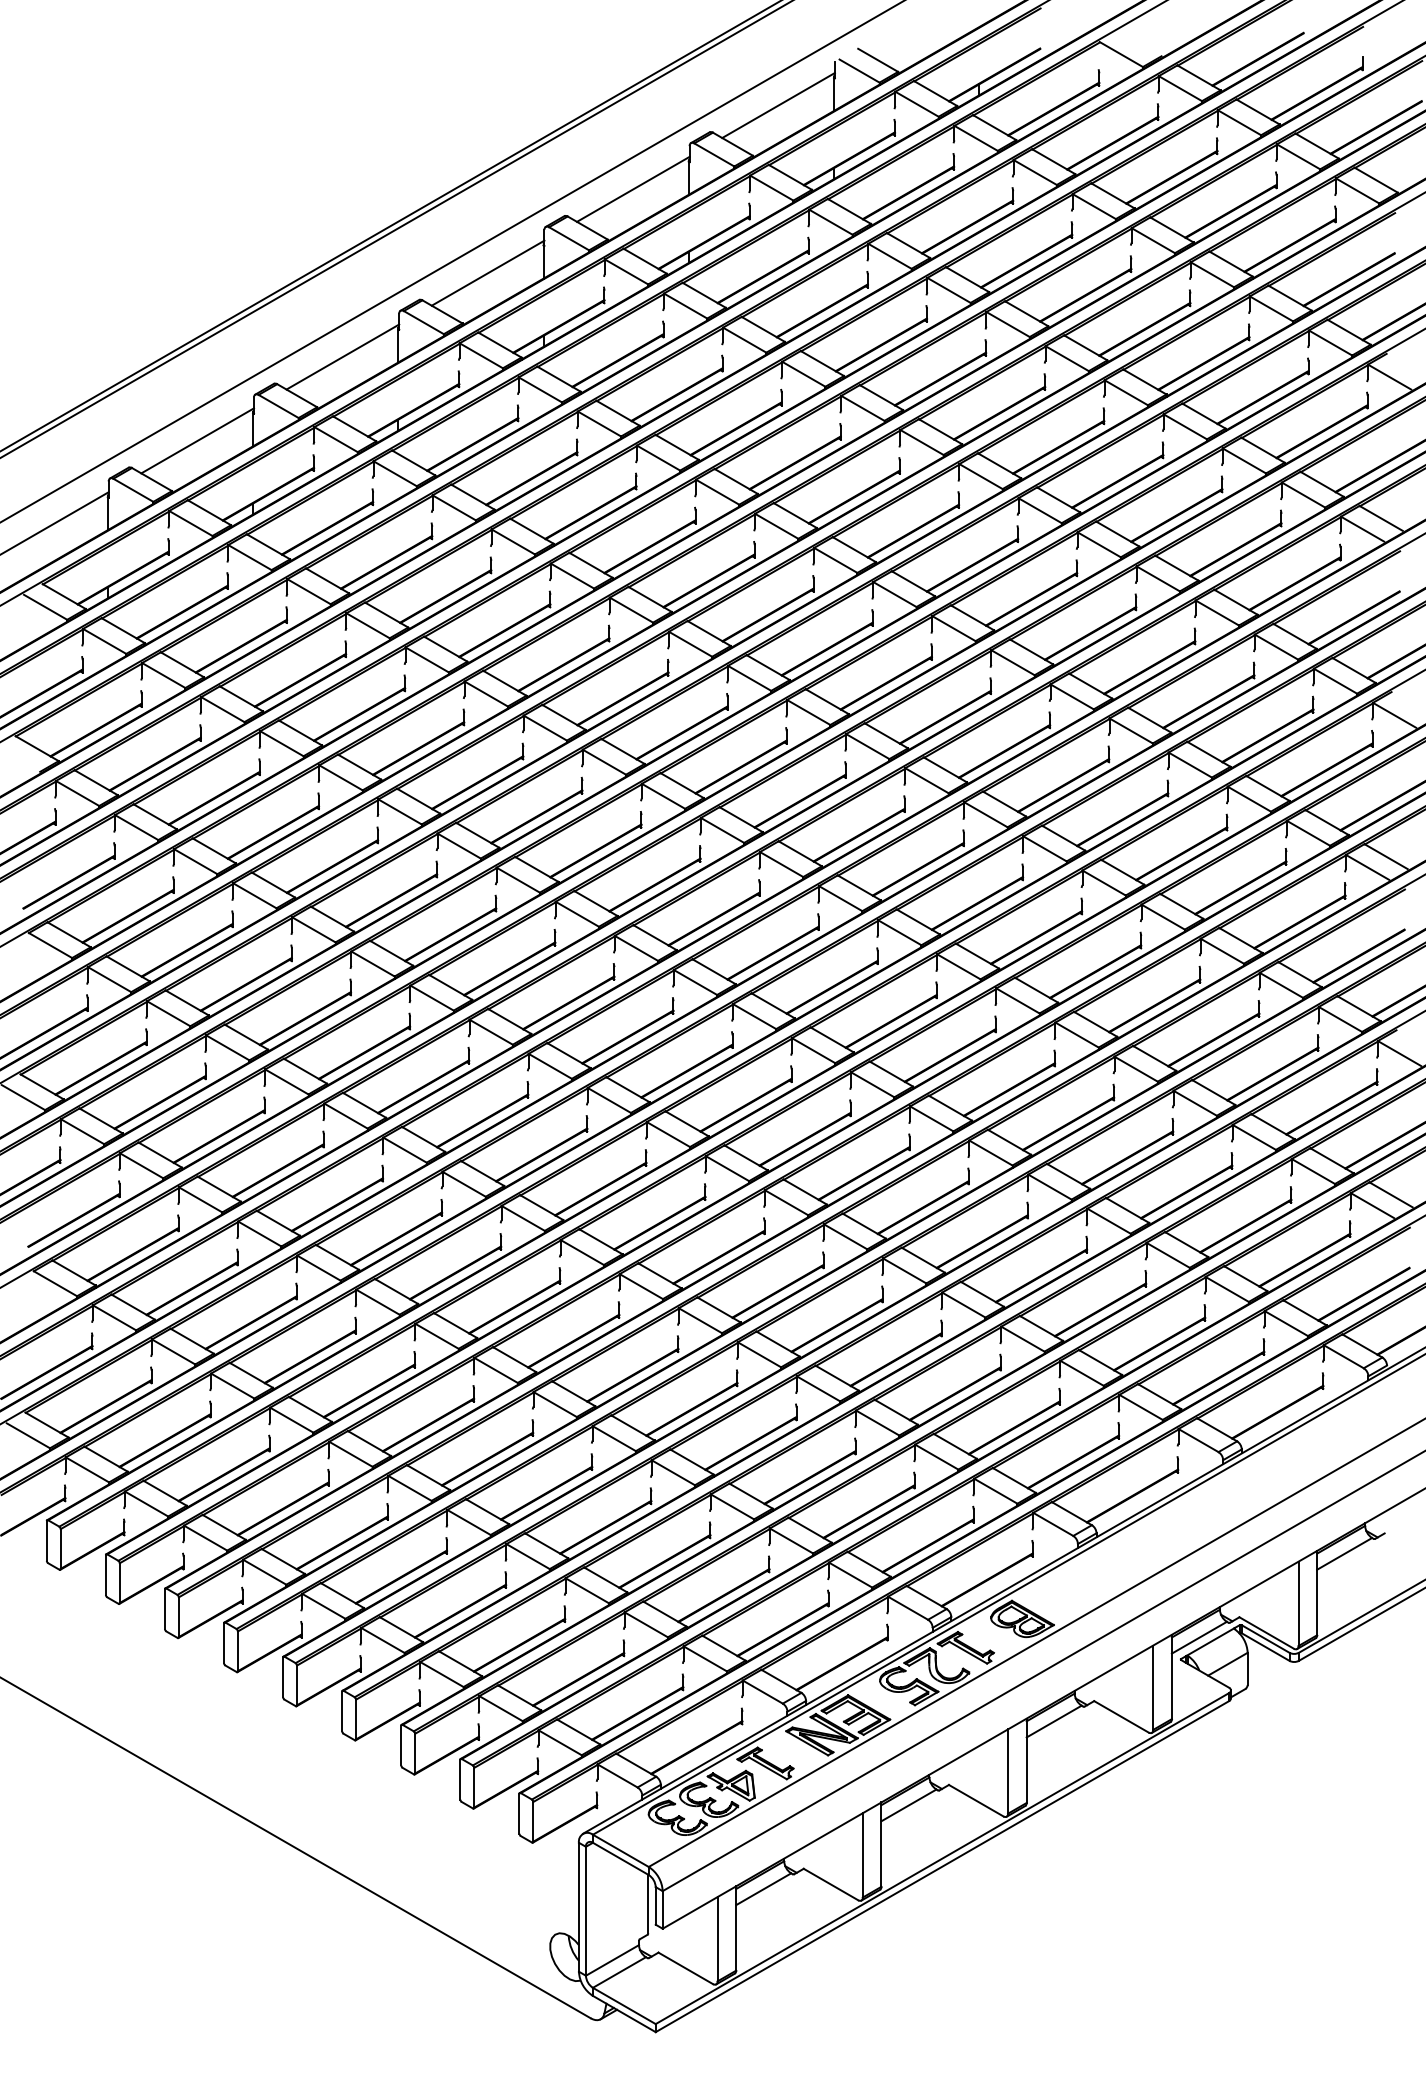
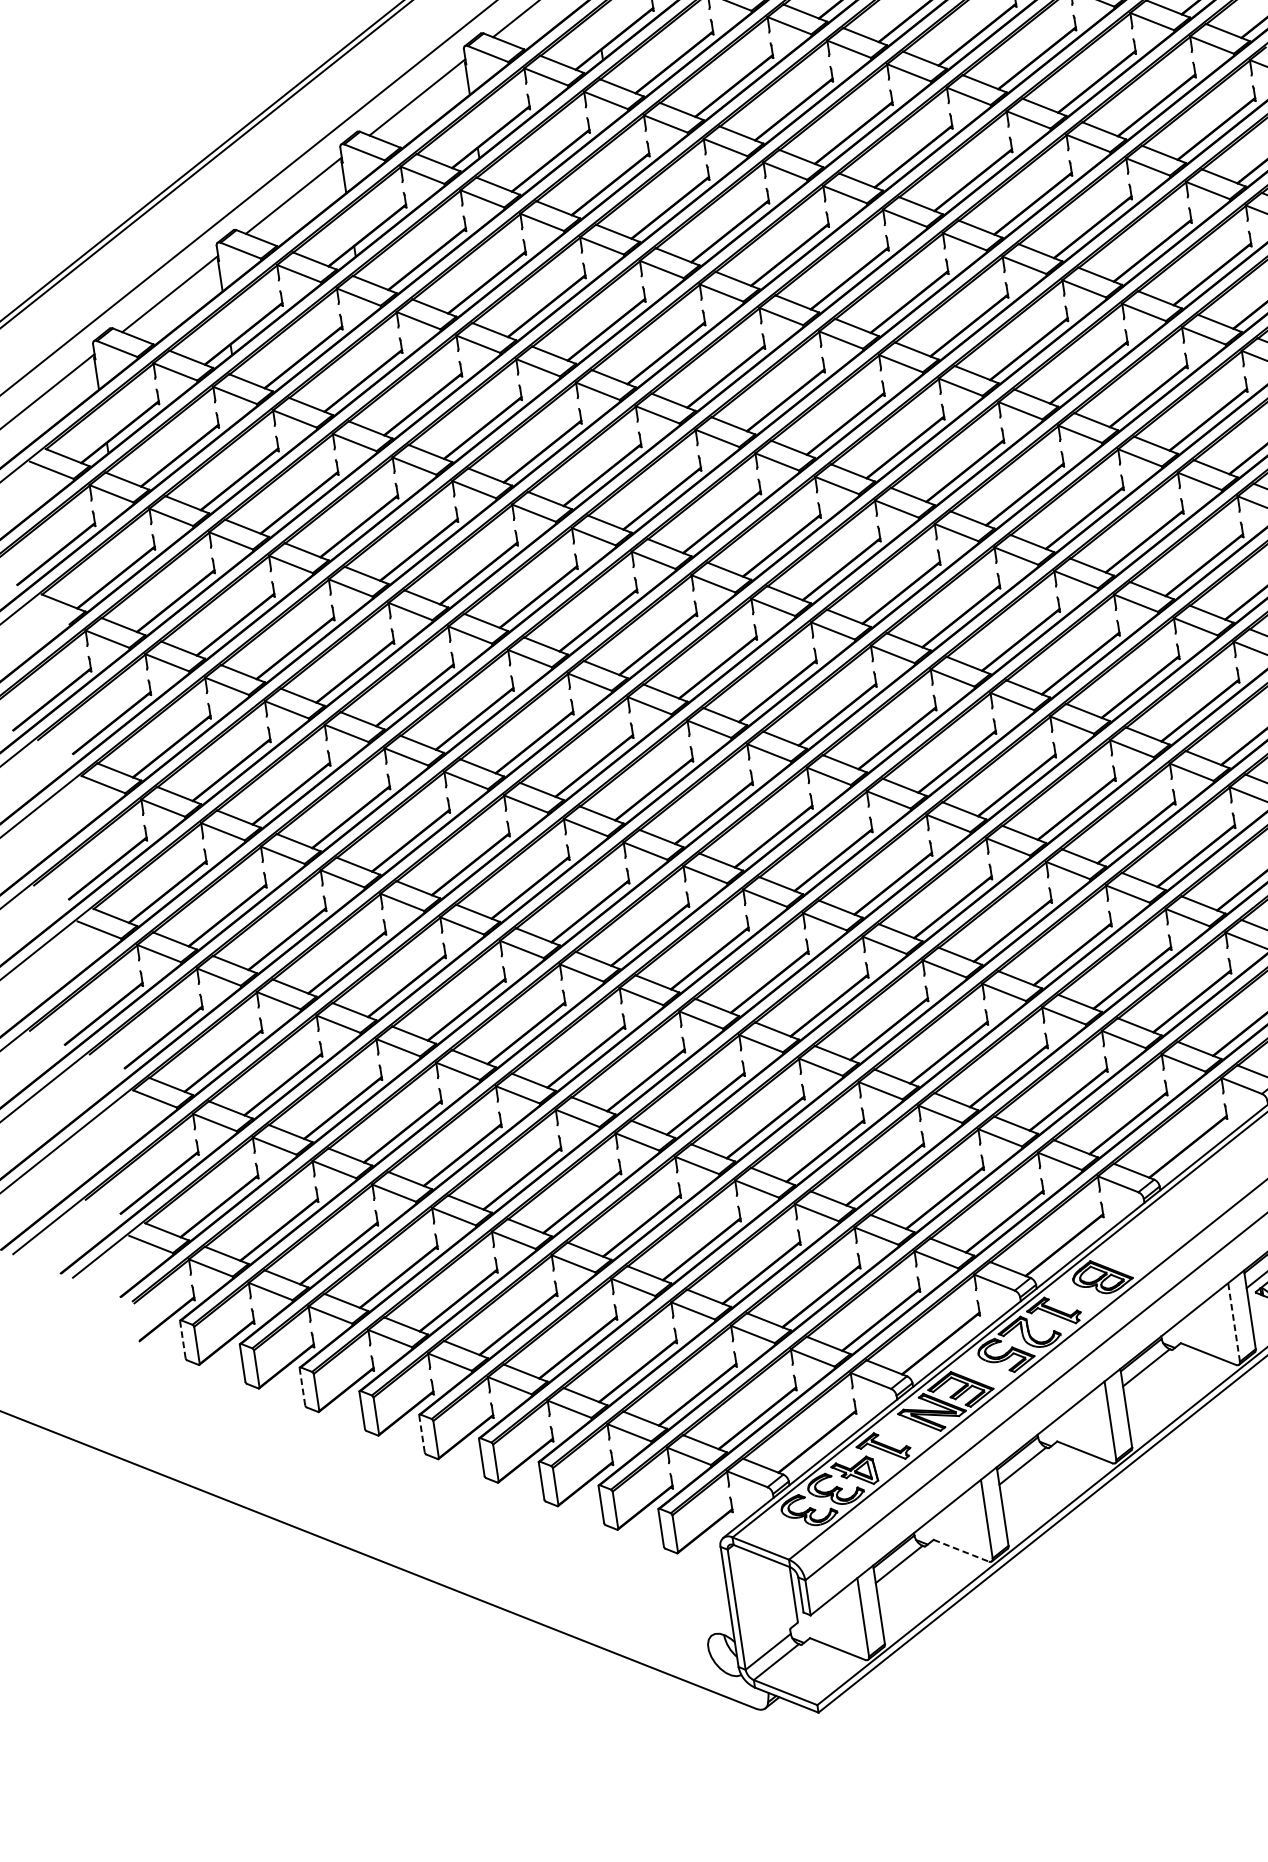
line: (46, 1540) -> (182, 1339), solid -> dashed
line: (164, 1609) -> (302, 1387), solid -> dashed
line: (283, 1677) -> (422, 1434), solid -> dashed
line: (1153, 1687) -> (1234, 1322), solid -> dashed
line: (831, 1884) -> (961, 1550), solid -> dashed

